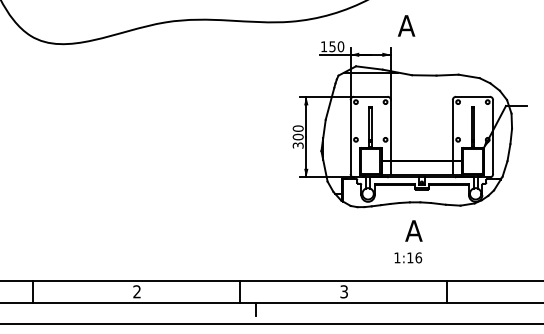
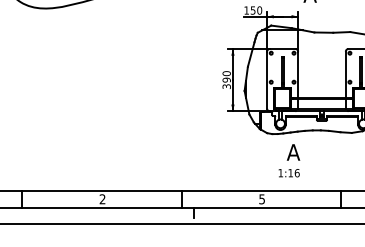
text: (298, 137) -> (226, 80), 300 -> 390
text: (408, 241) -> (289, 160), moved
text: (343, 291) -> (261, 199), 3 -> 5

